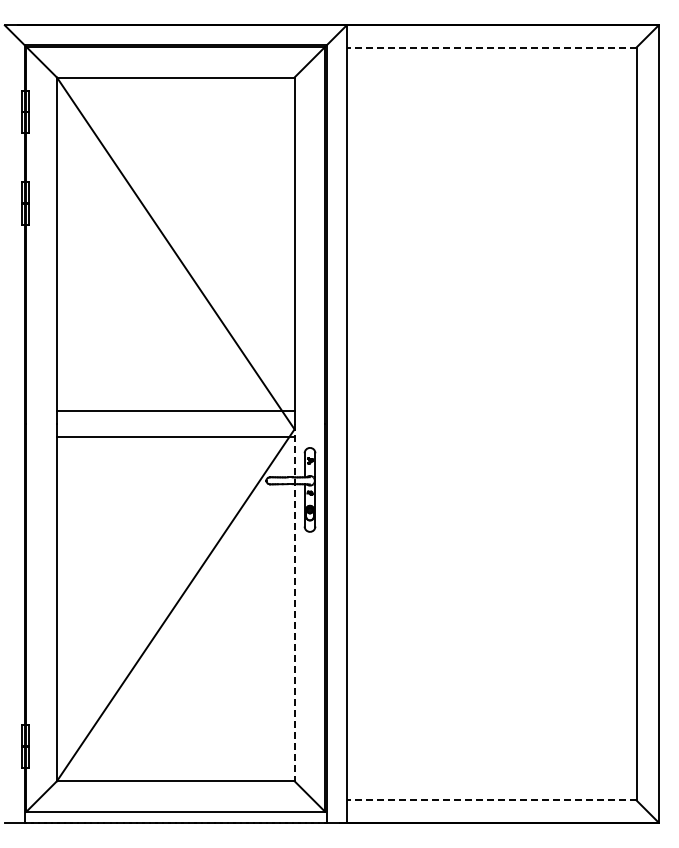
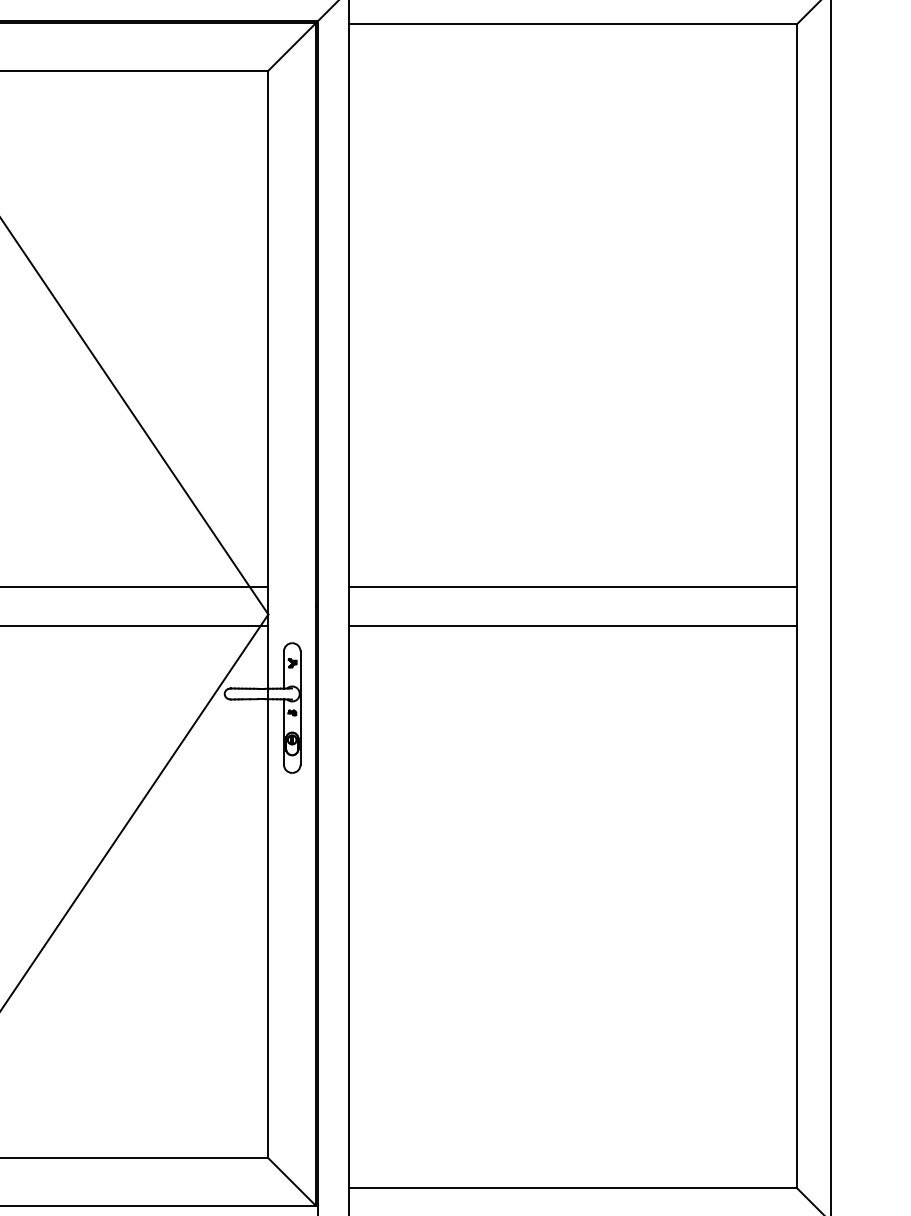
line: (491, 47) -> (572, 24), dashed -> solid
line: (491, 411) -> (572, 586), added
line: (491, 436) -> (572, 625), added
line: (294, 602) -> (268, 882), dashed -> solid
line: (491, 800) -> (572, 1188), dashed -> solid

